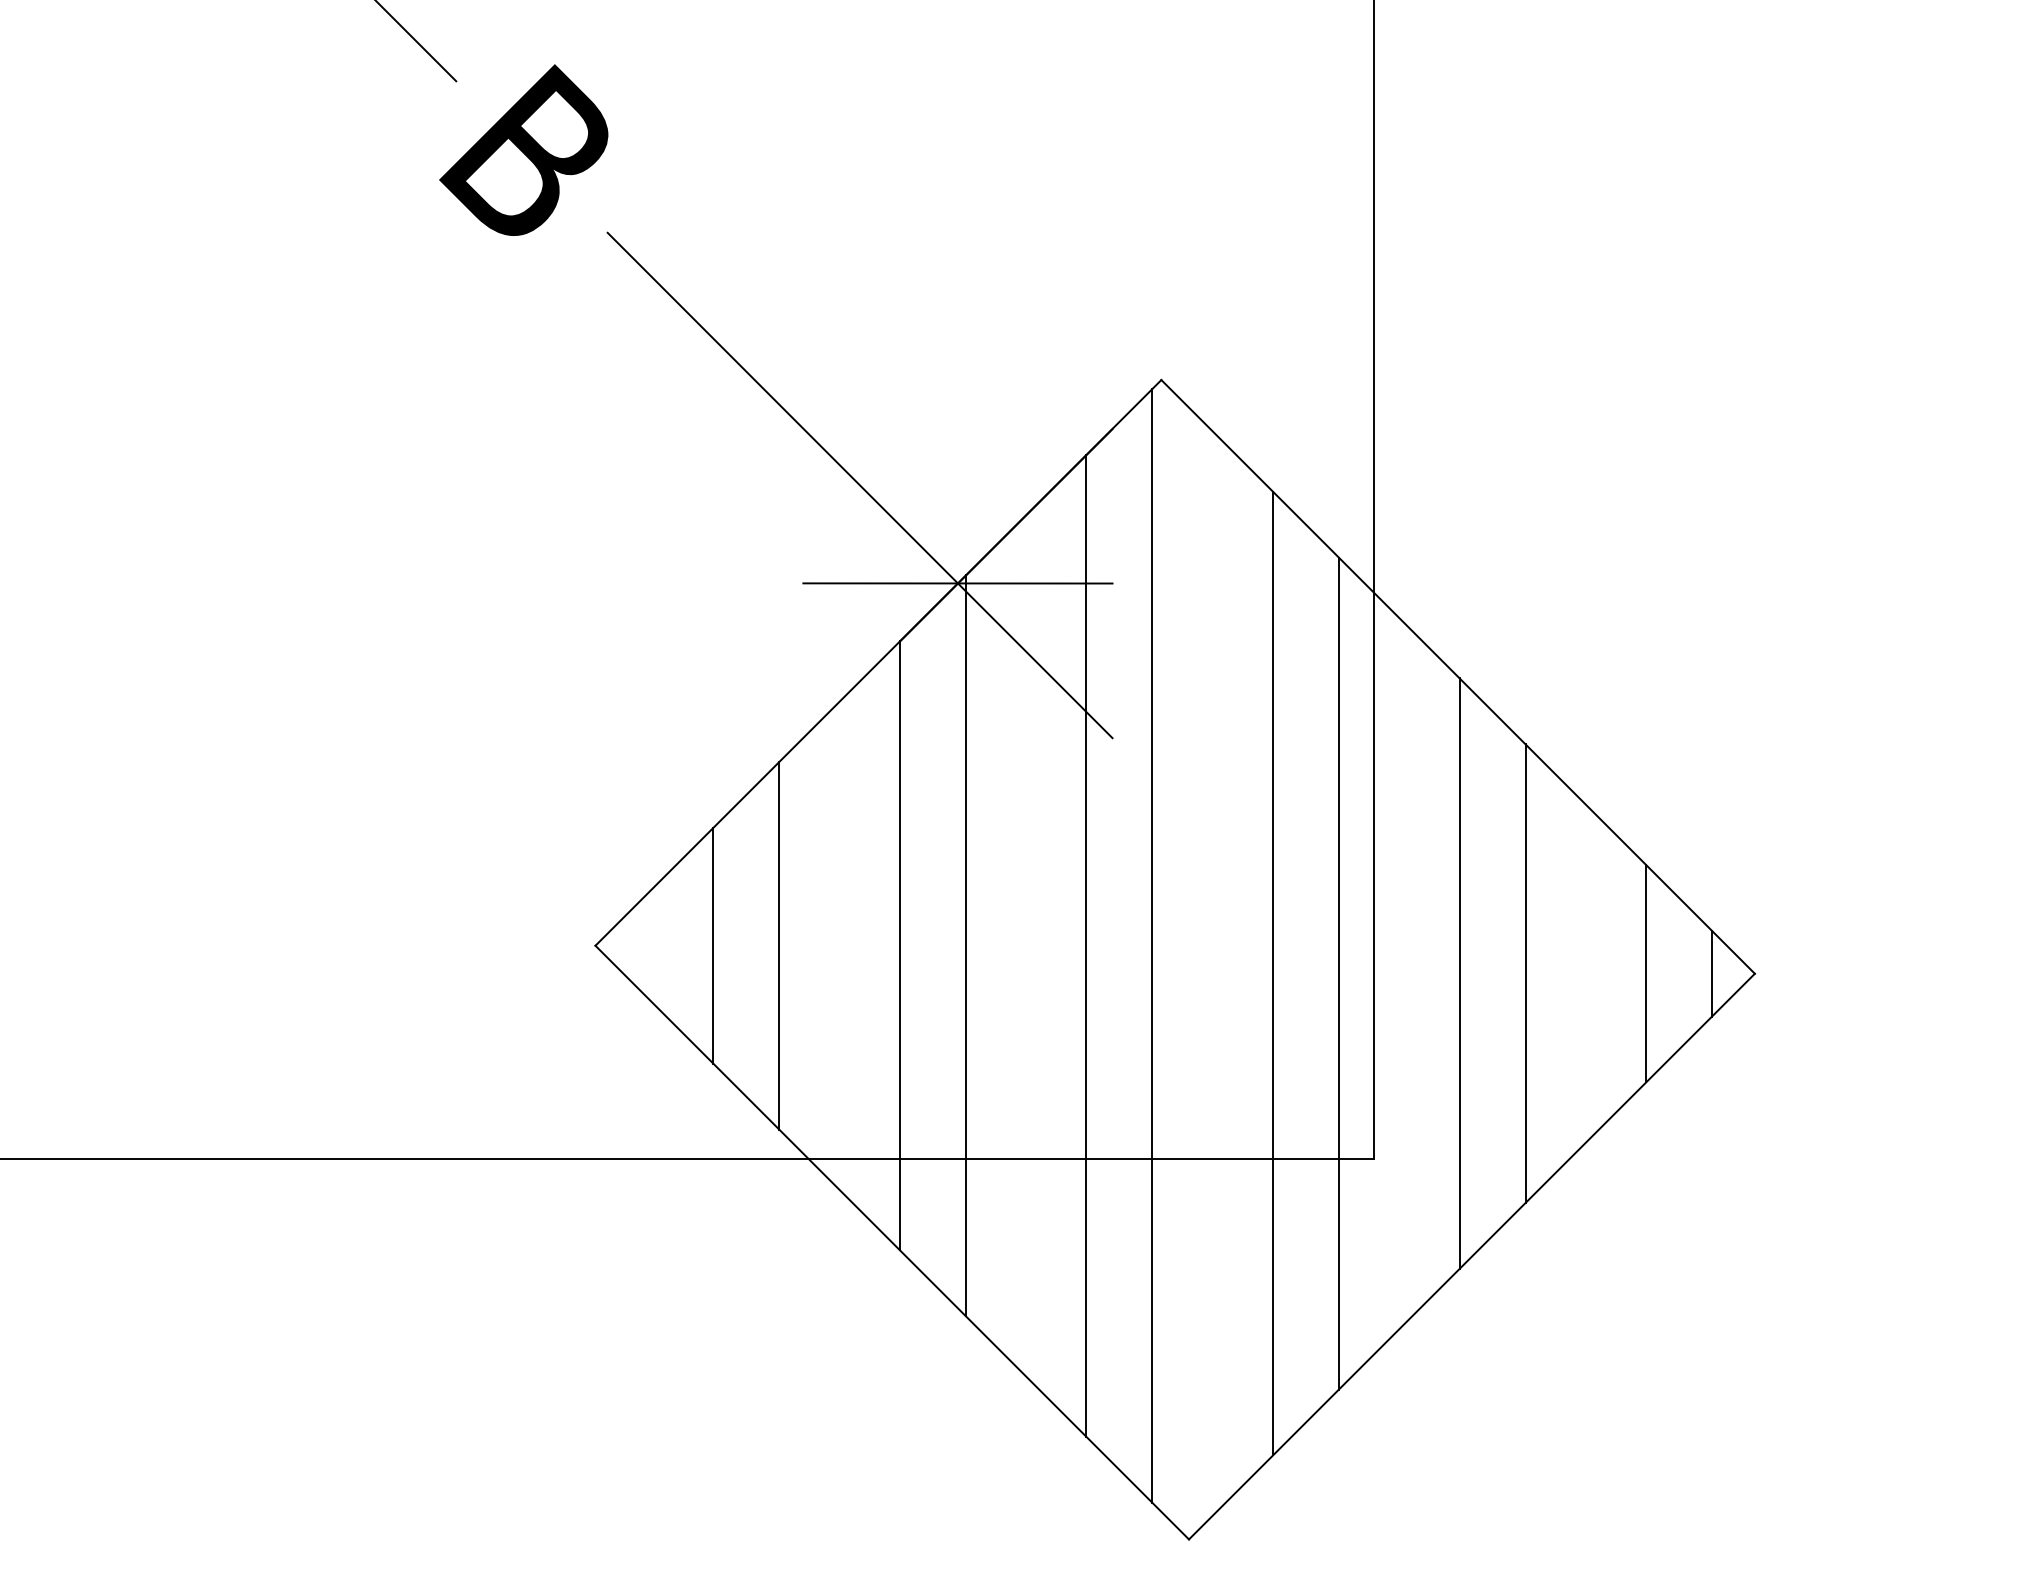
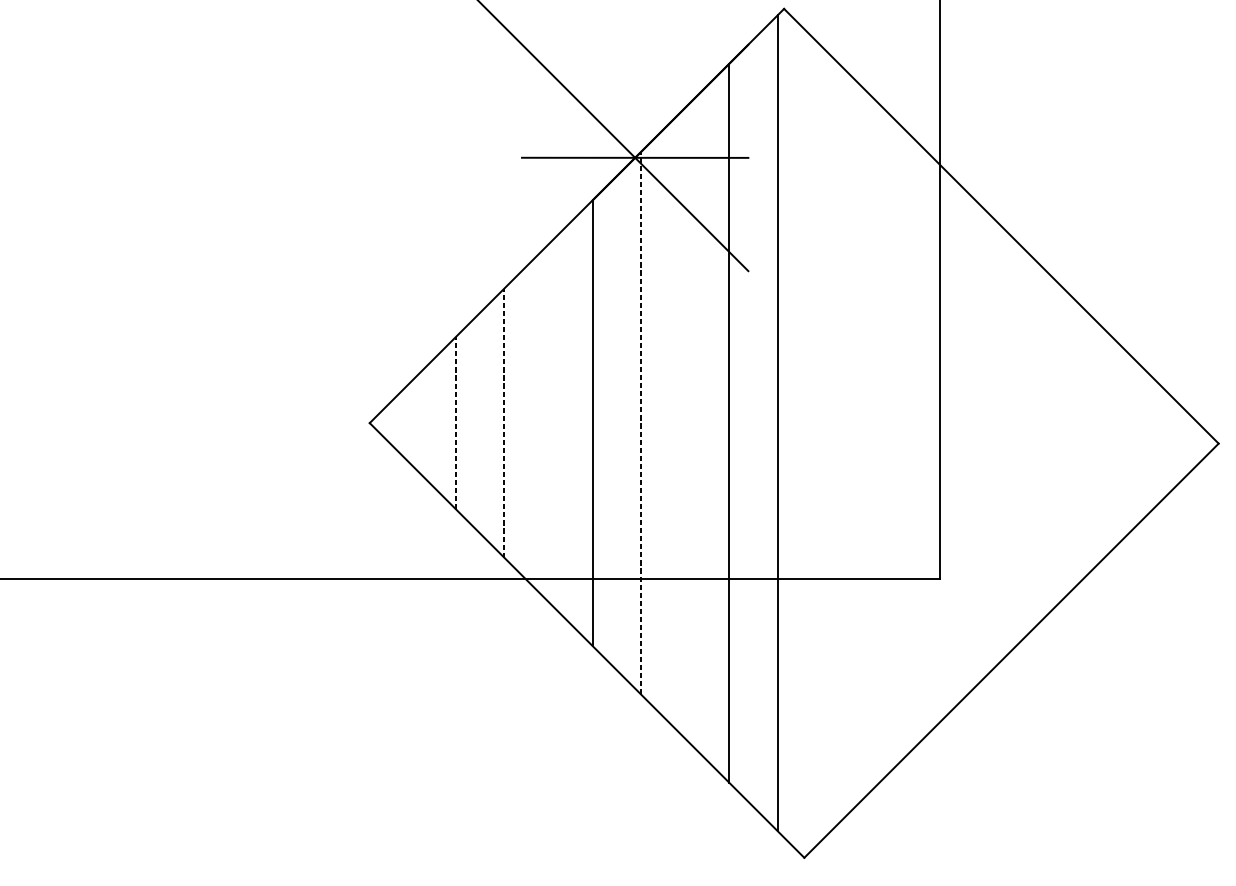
line: (713, 945) -> (456, 422), solid -> dashed
line: (779, 945) -> (504, 422), solid -> dashed
line: (965, 945) -> (640, 422), solid -> dashed
line: (1273, 973) -> (866, 443), removed
line: (1338, 973) -> (913, 443), removed
line: (1459, 973) -> (1002, 443), removed
line: (1525, 973) -> (1050, 443), removed
line: (1646, 973) -> (1139, 443), removed
line: (1712, 973) -> (1187, 443), removed

